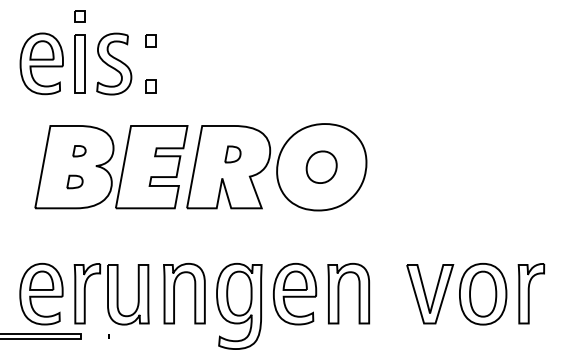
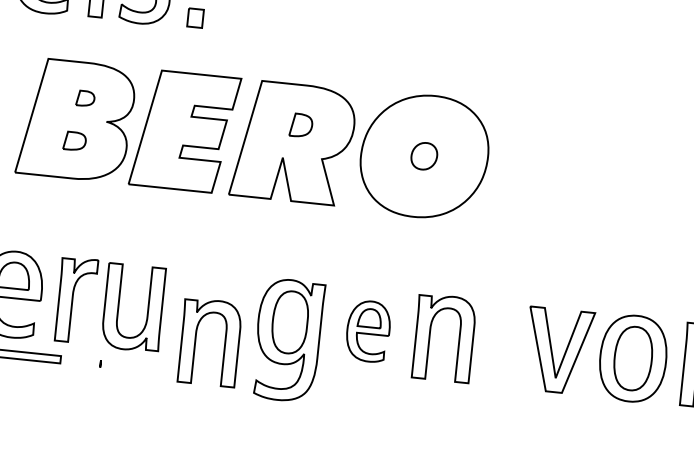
part: (321, 166) -> (424, 155), size x0.6
part: (174, 293) -> (195, 340), moved
part: (294, 294) -> (367, 331), size x0.7

